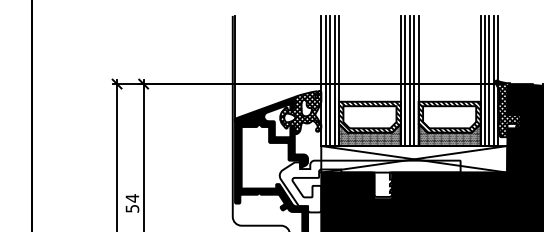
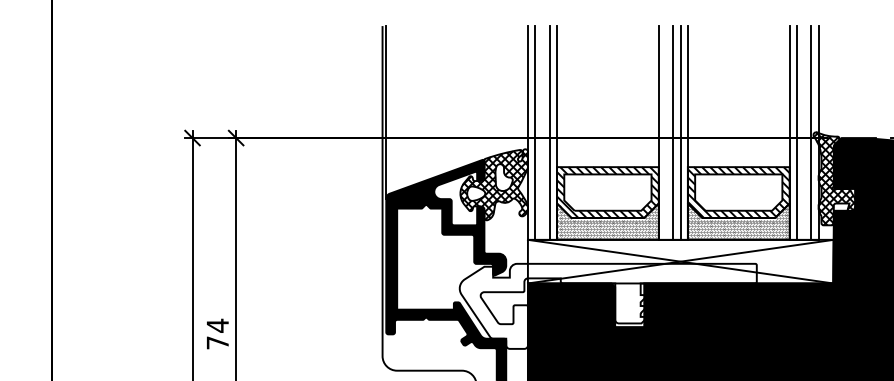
line: (330, 80) -> (543, 132), removed
line: (405, 80) -> (666, 132), removed
line: (489, 80) -> (804, 132), removed
text: (132, 208) -> (217, 342), 54 -> 74

